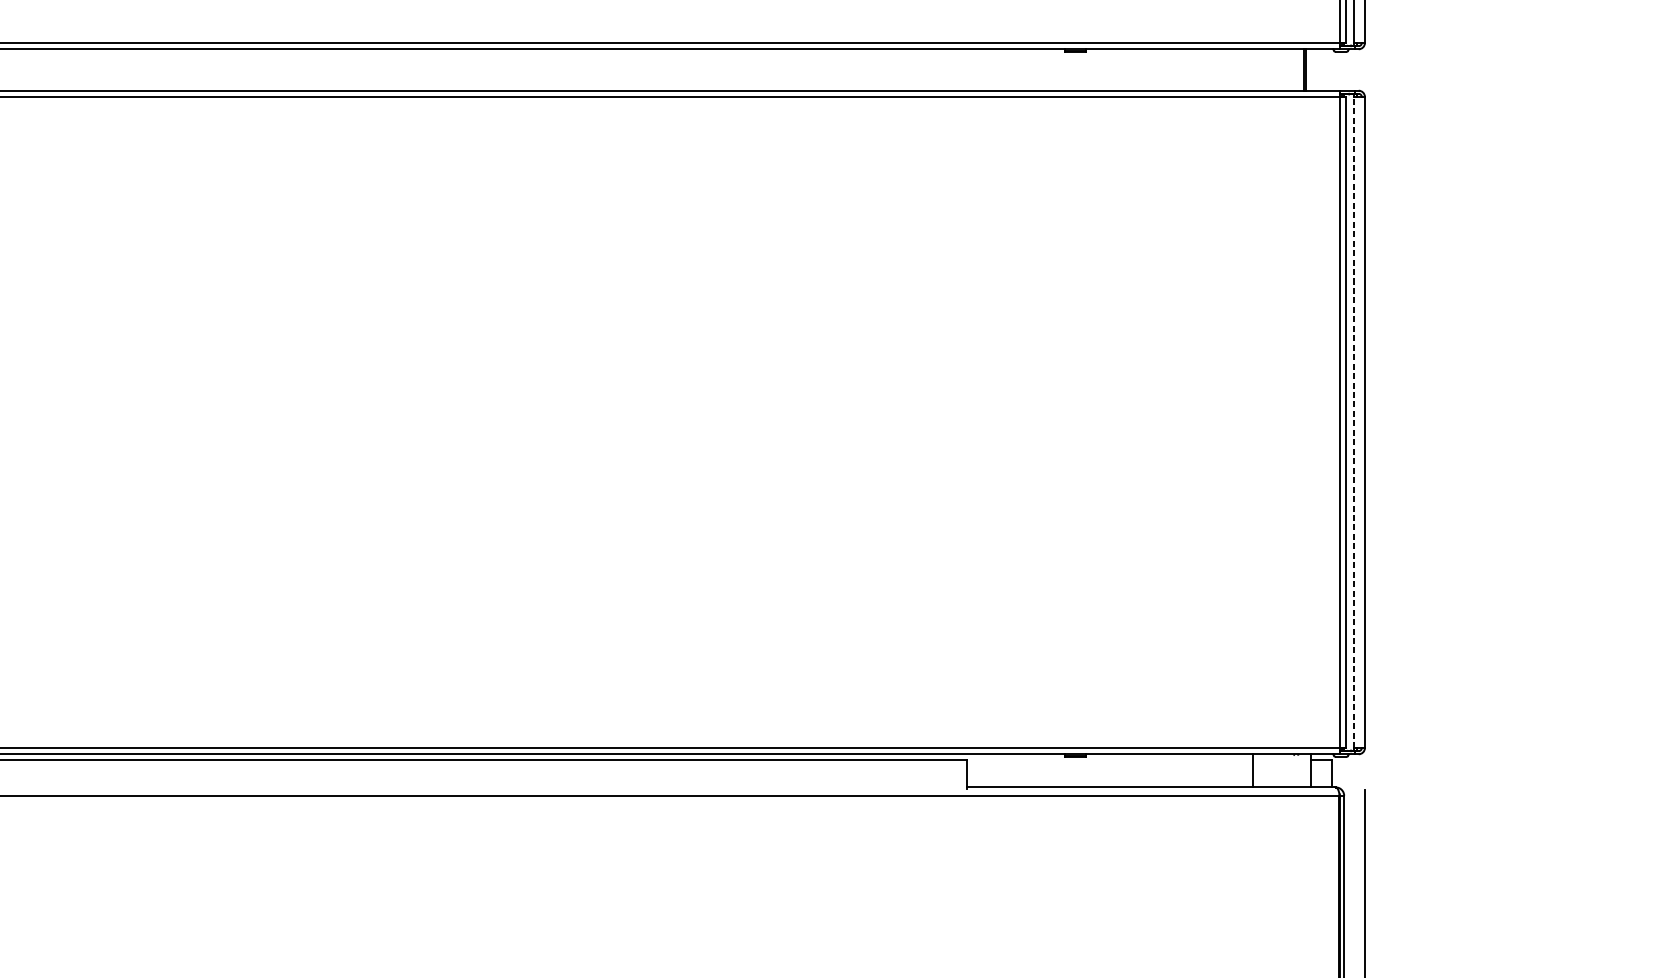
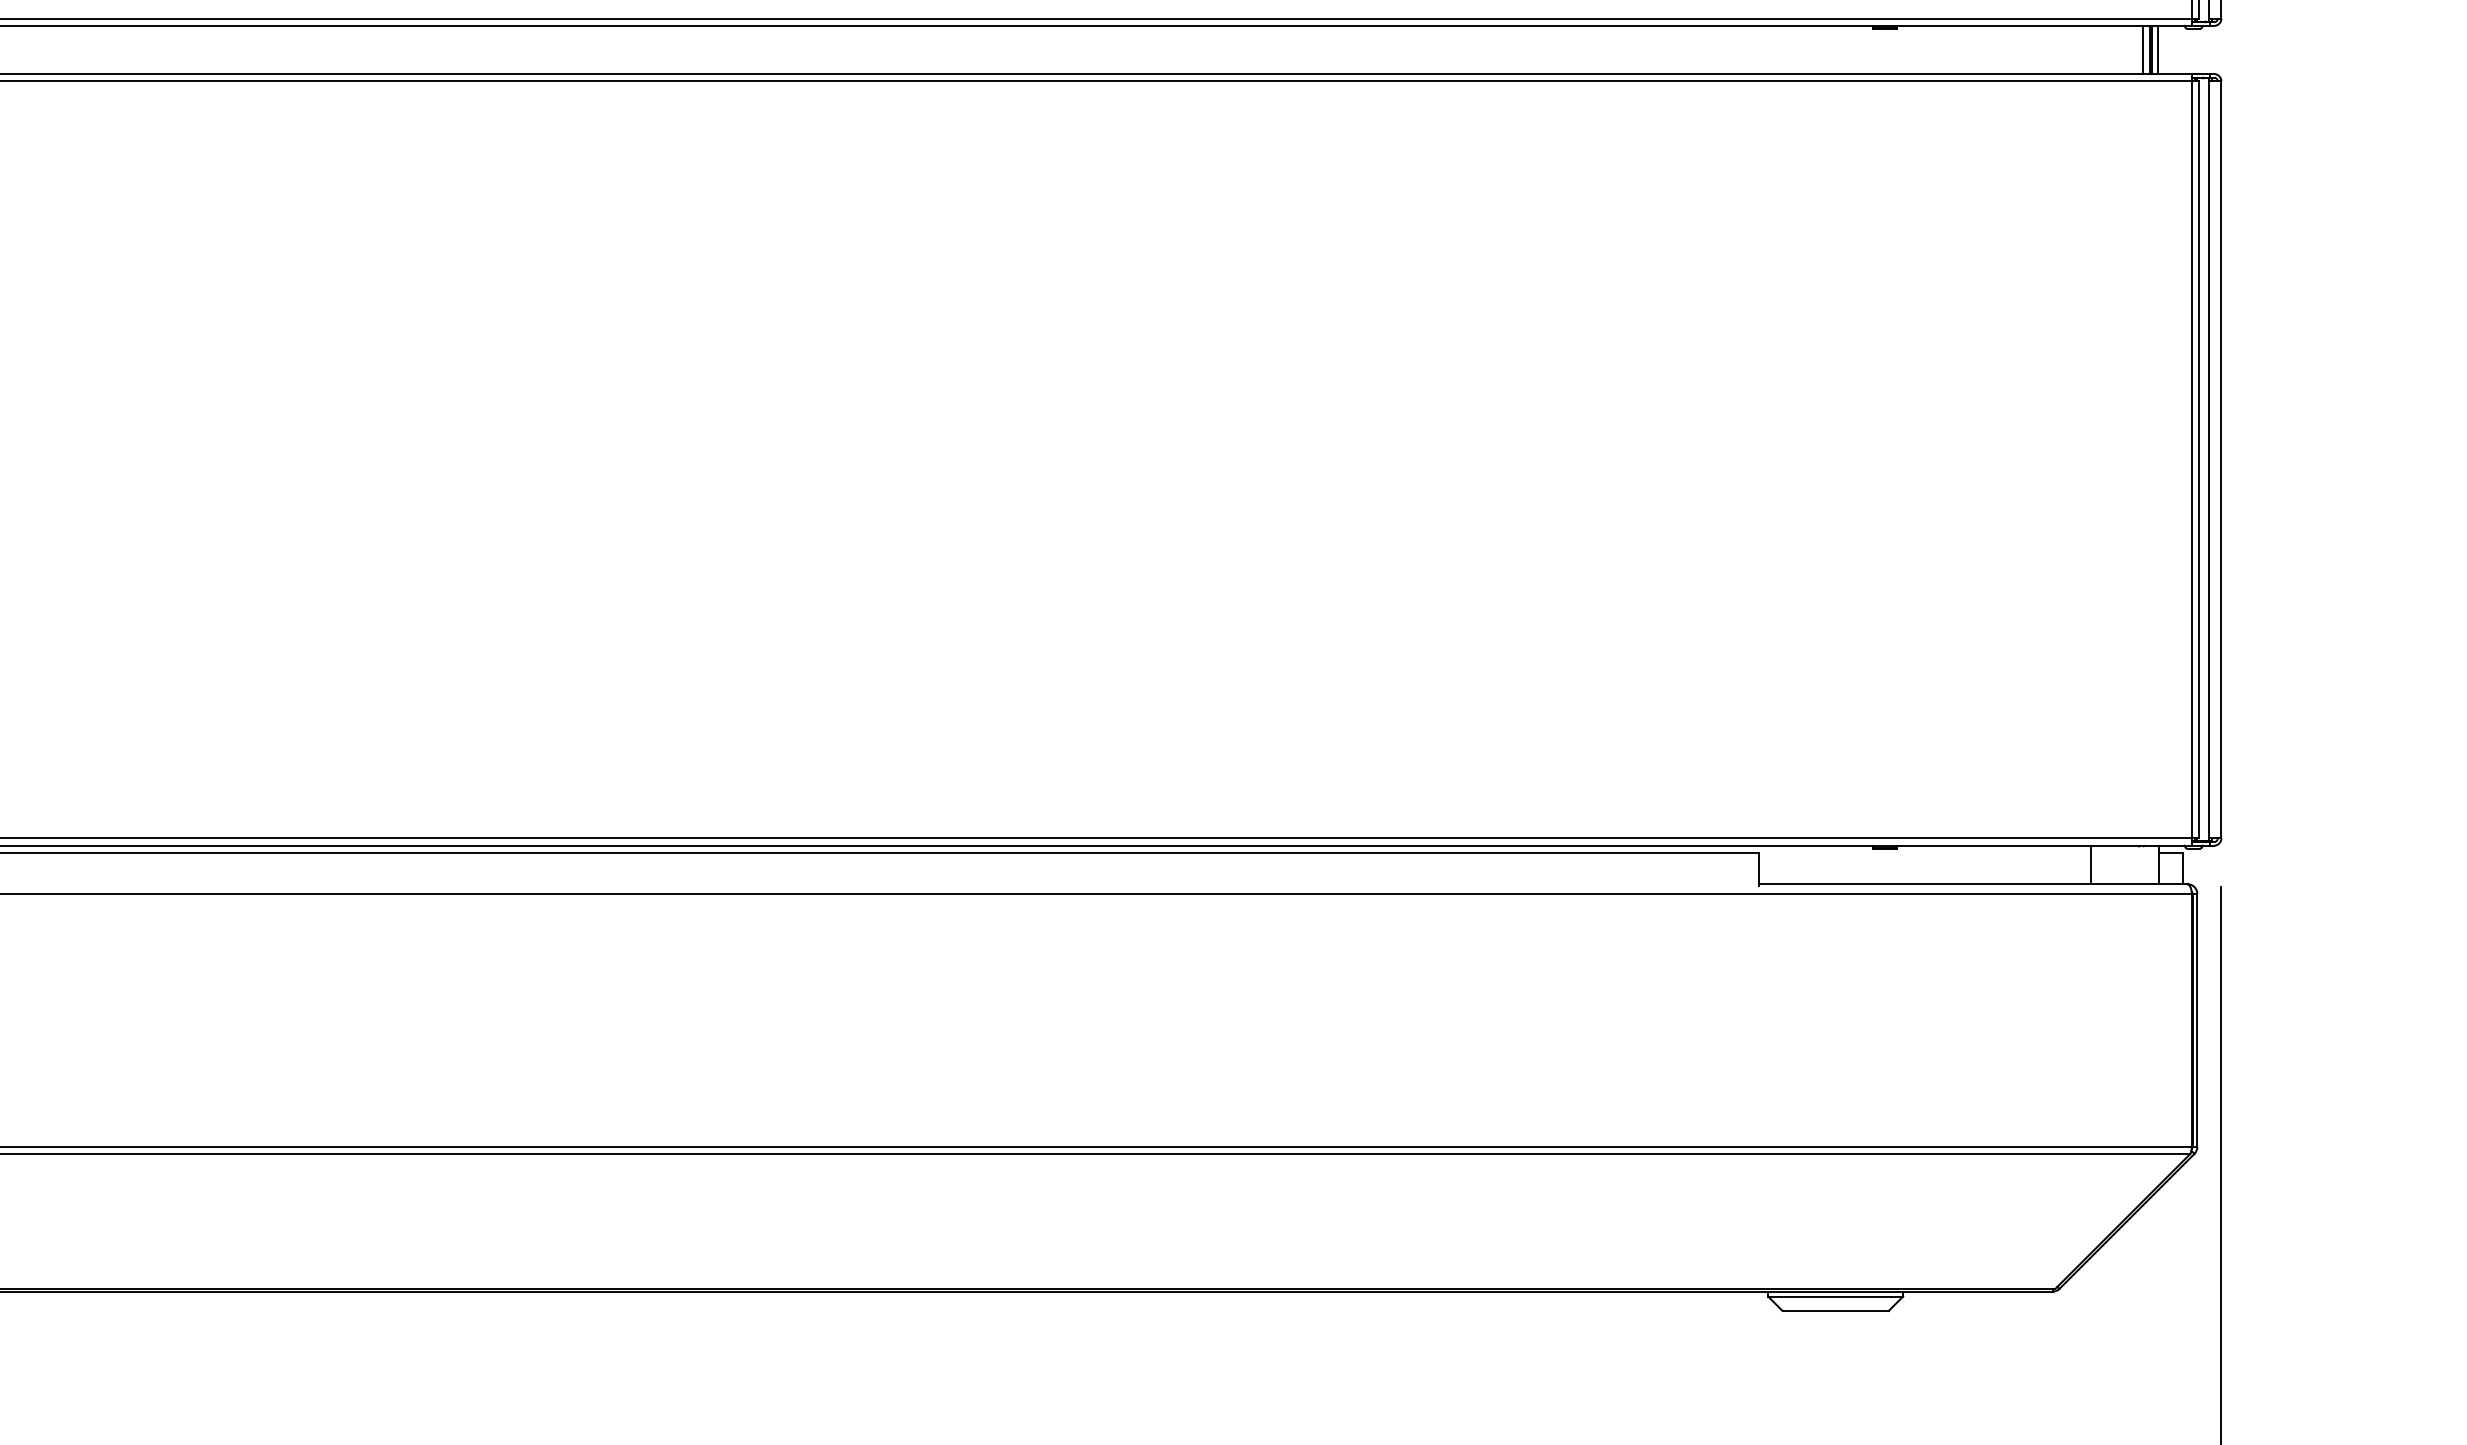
line: (1297, 69) -> (2143, 49), added
line: (1309, 69) -> (2157, 49), added
line: (1354, 422) -> (2209, 459), dashed -> solid

